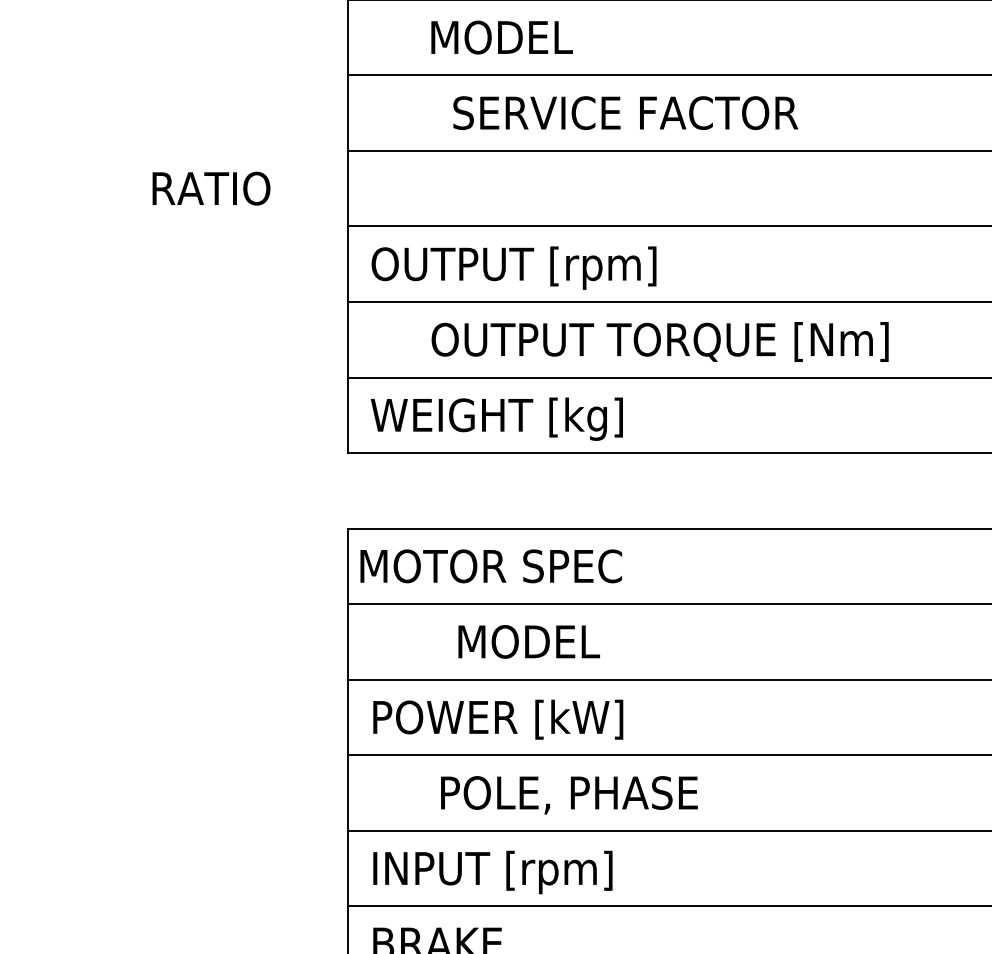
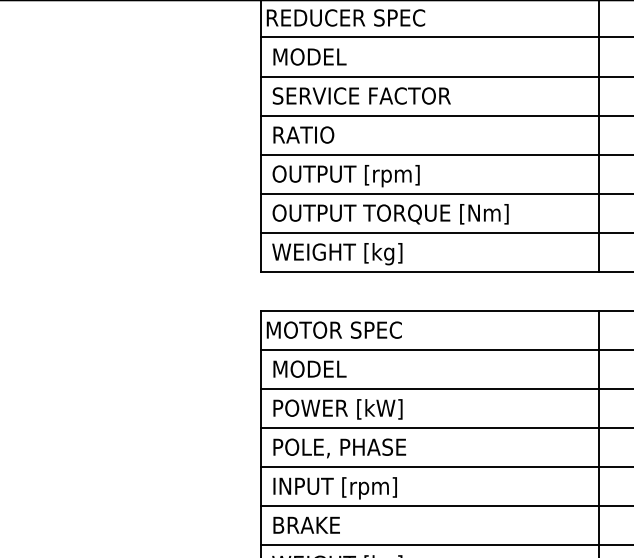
text: (501, 36) -> (309, 56), moved
text: (625, 112) -> (361, 95), moved
text: (210, 187) -> (303, 134), moved
text: (659, 342) -> (390, 214), moved
text: (528, 640) -> (309, 368), moved
text: (568, 795) -> (339, 448), moved

